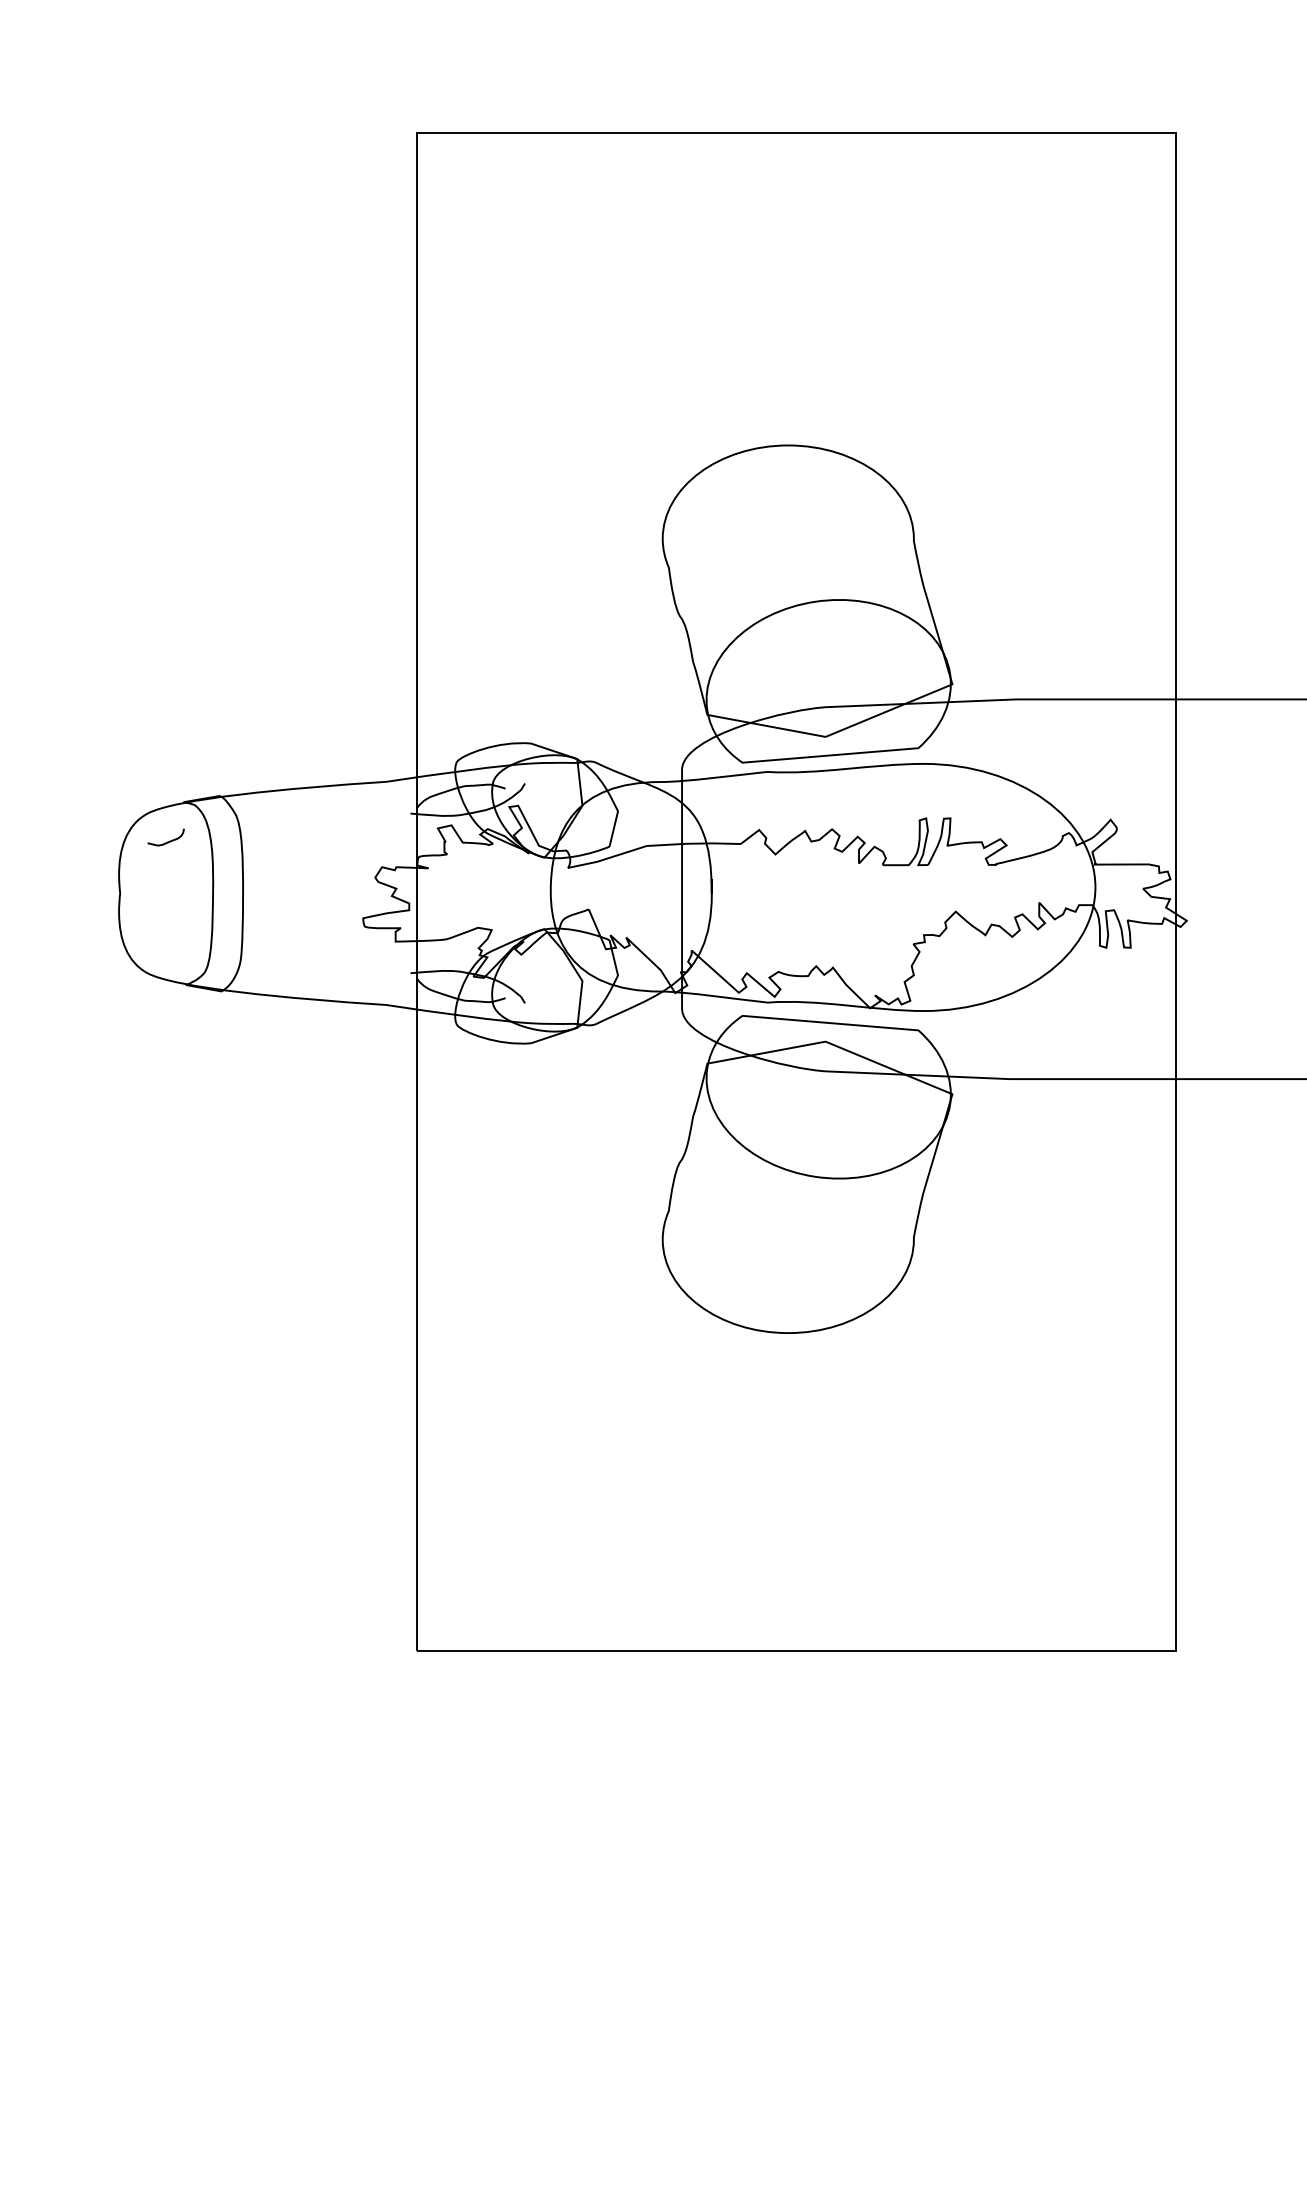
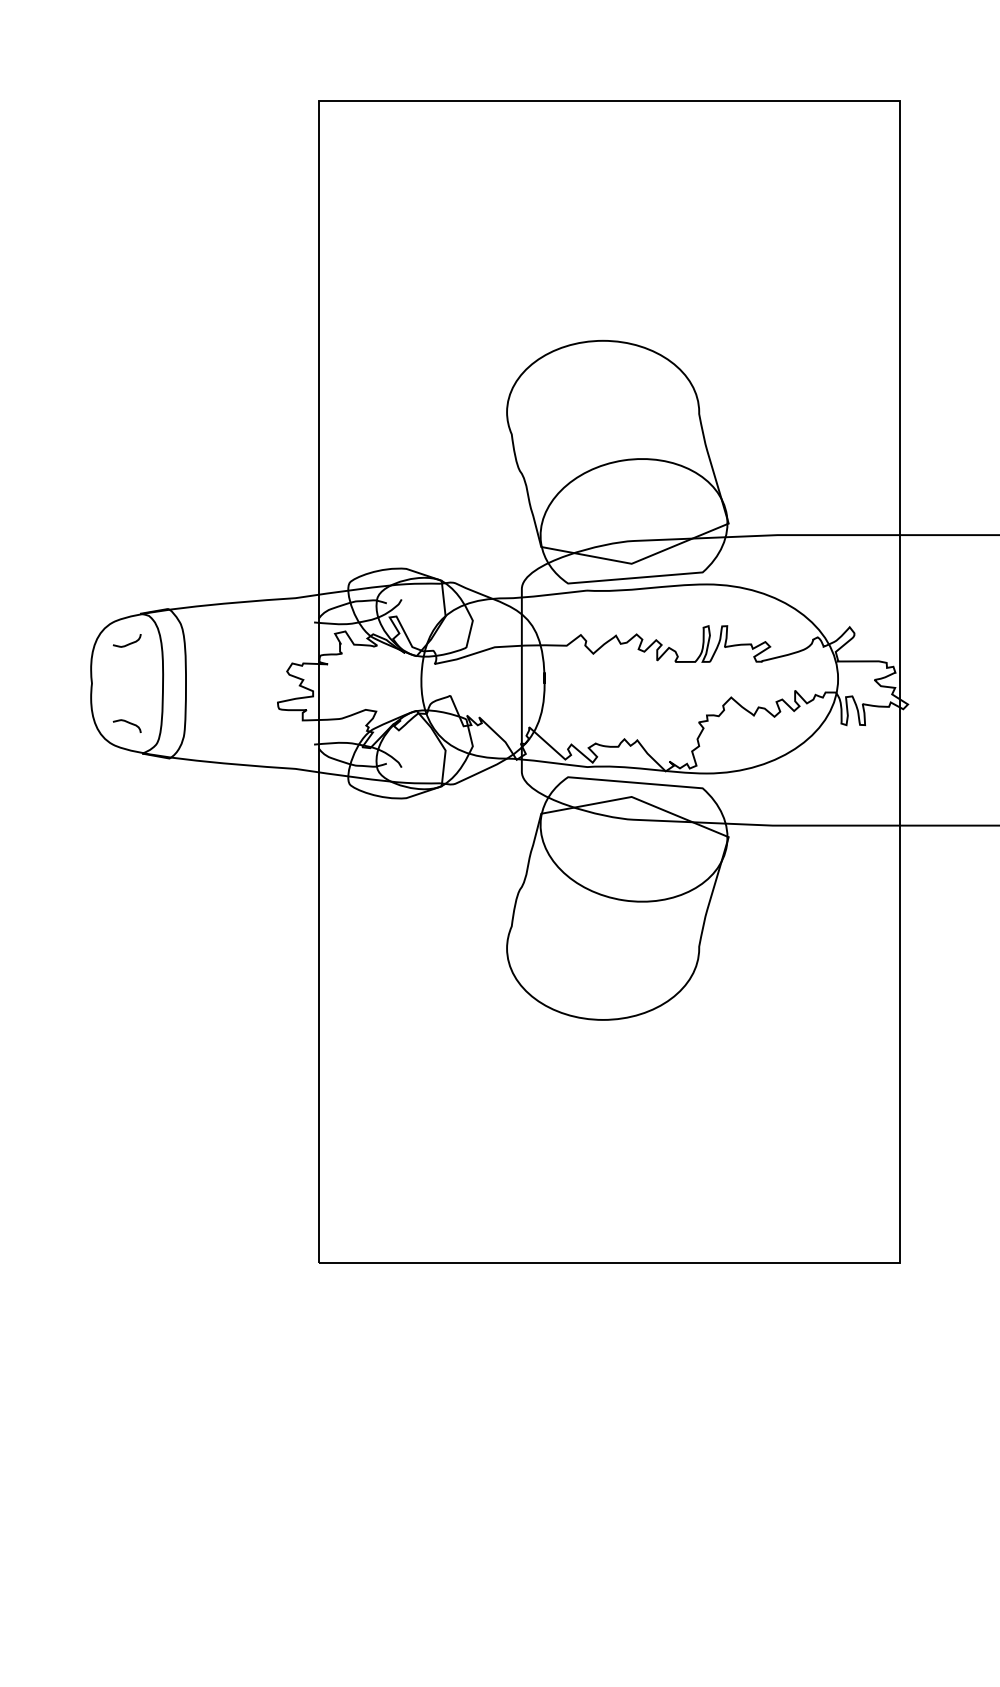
curve: (167, 945) -> (128, 723), added

